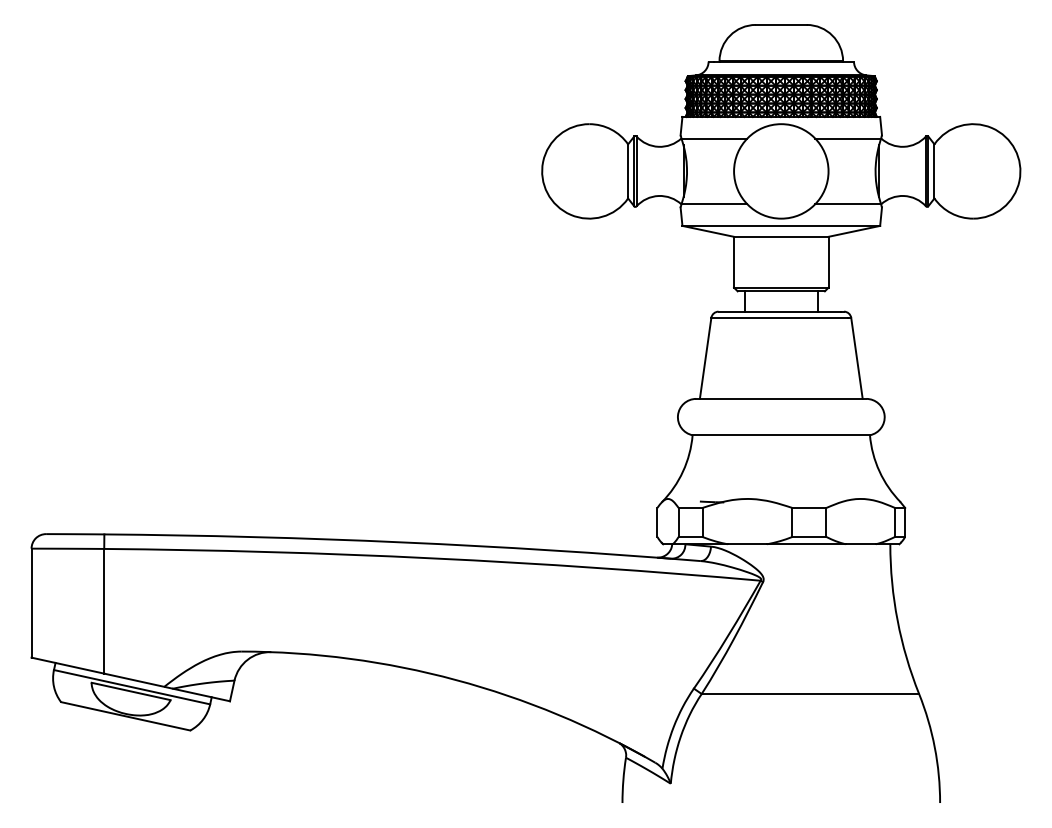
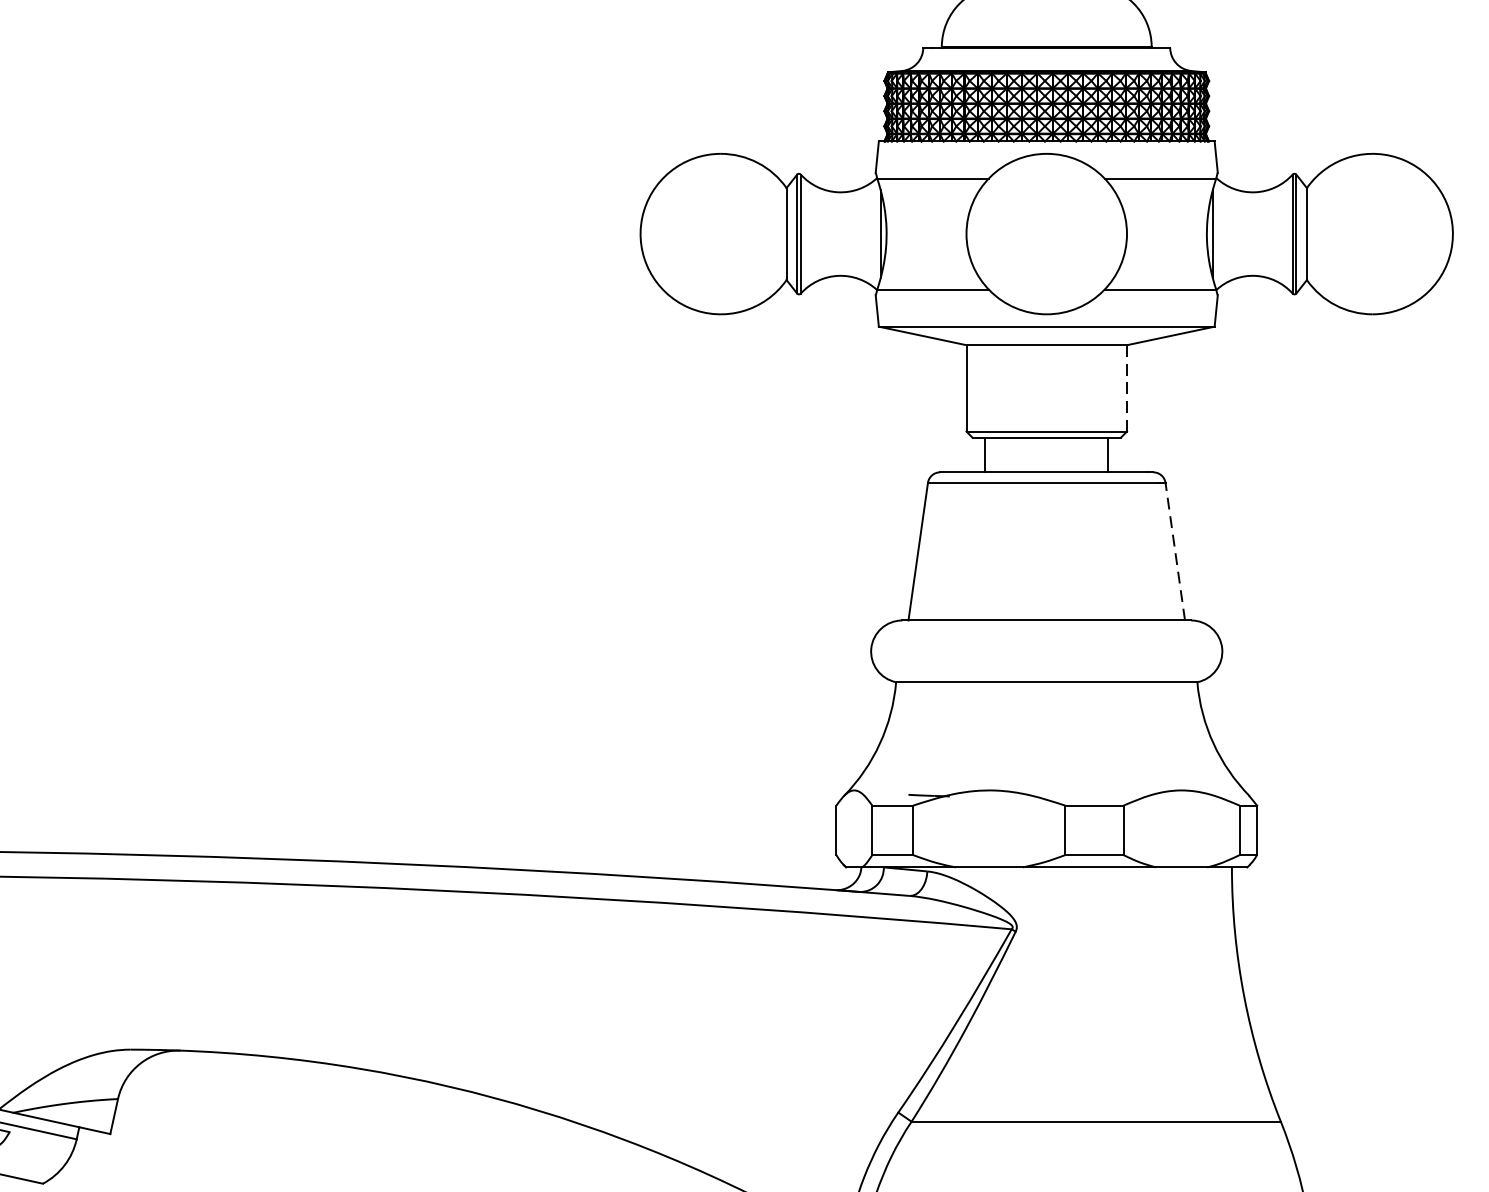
line: (828, 261) -> (1126, 387), solid -> dashed
line: (856, 358) -> (1174, 551), solid -> dashed

